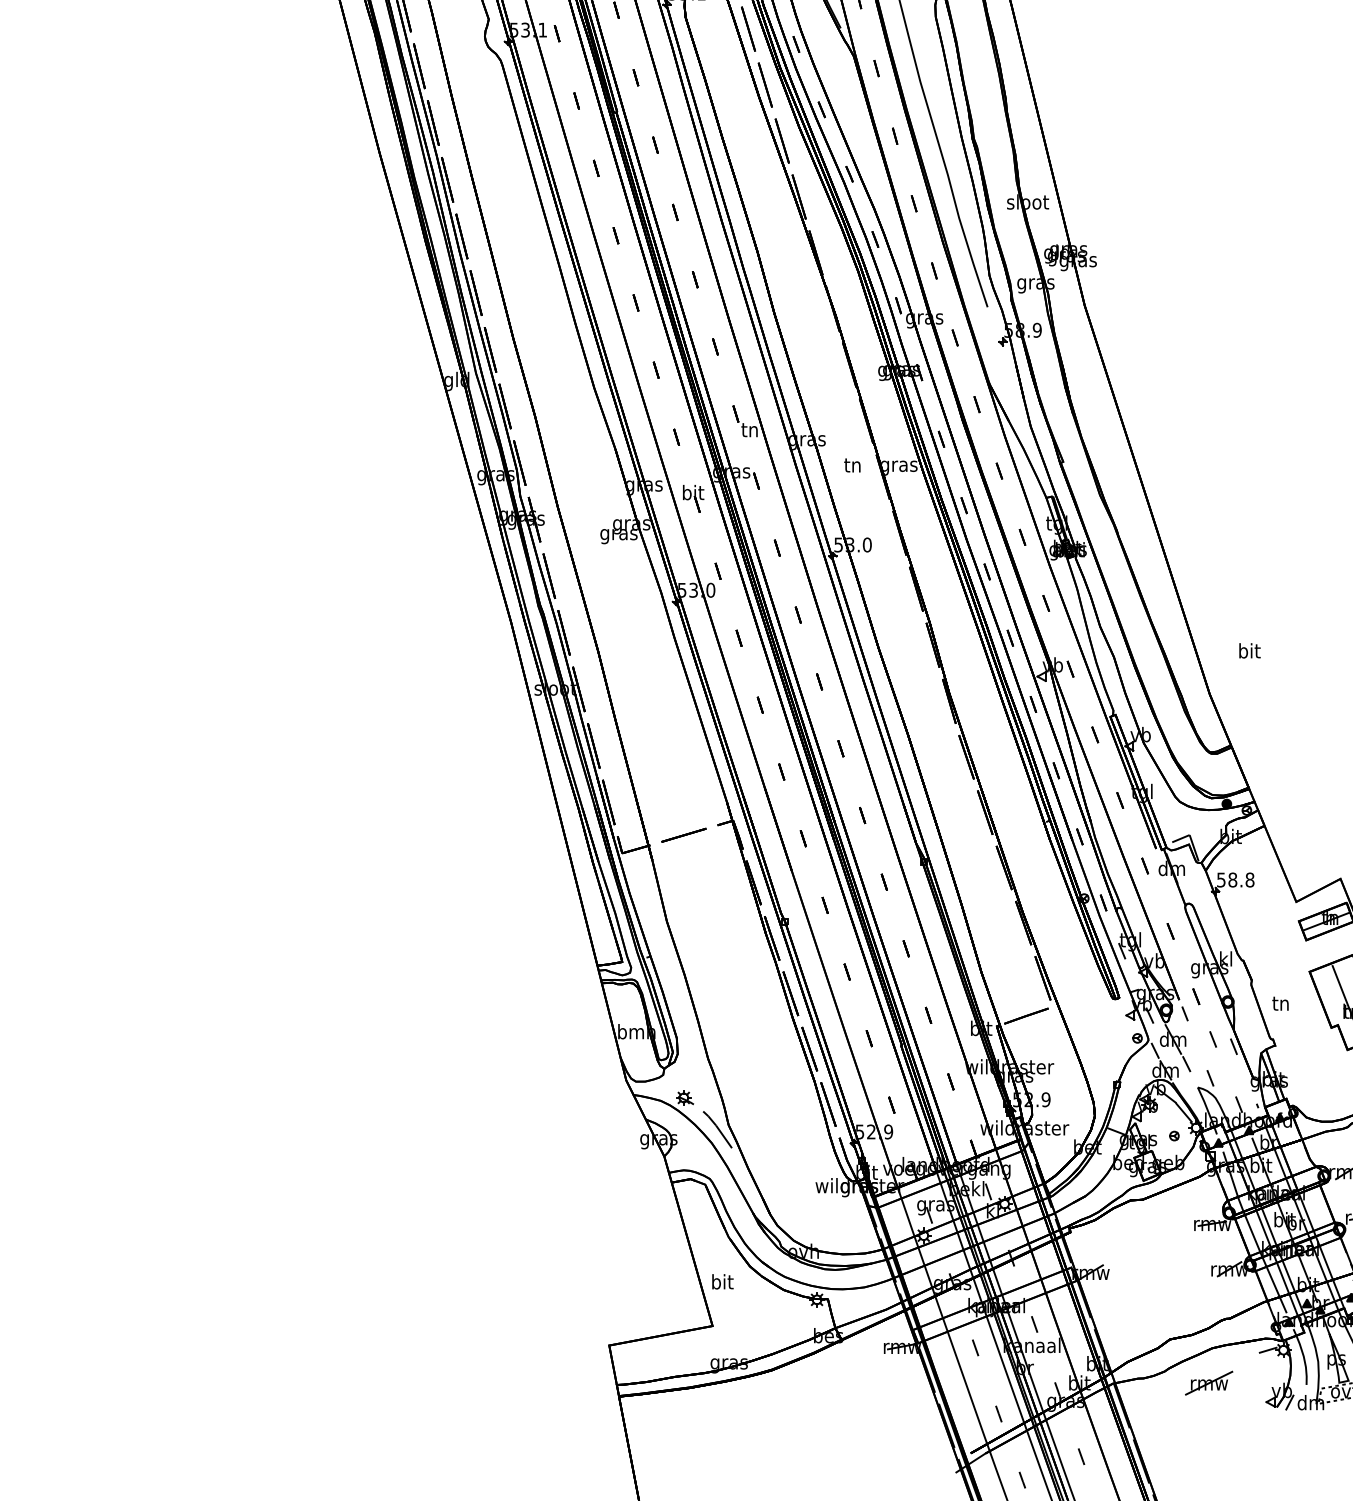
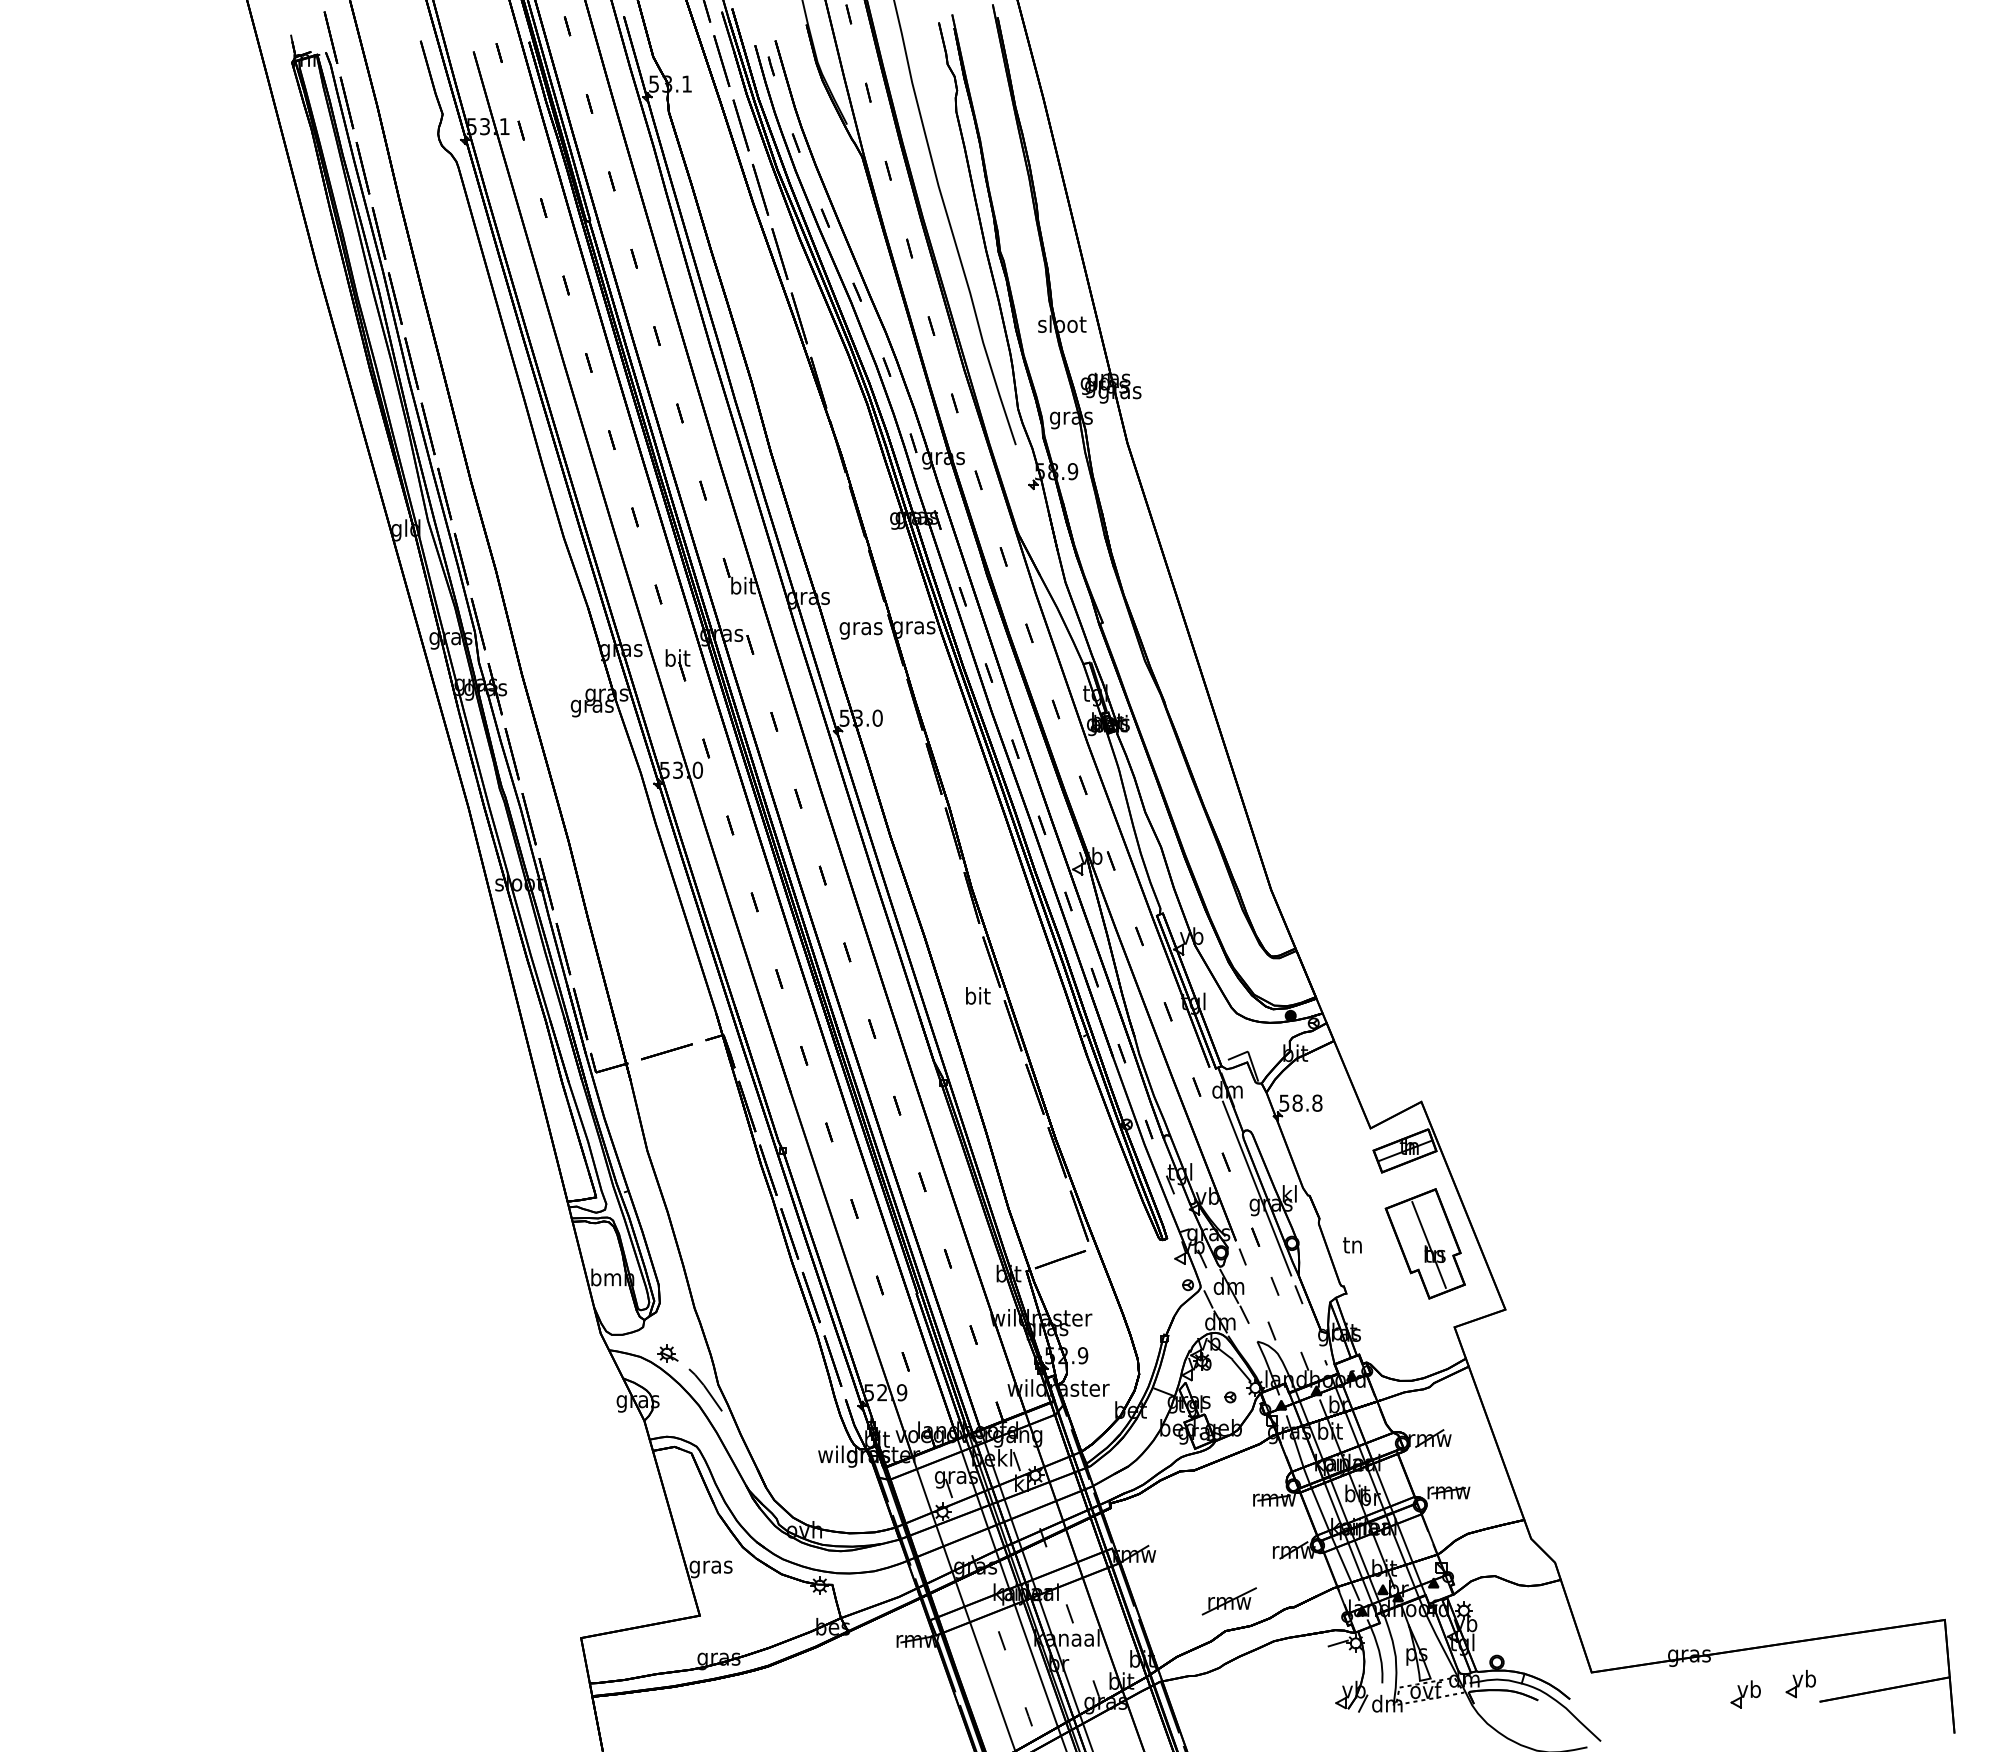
text: (750, 429) -> (743, 585), tn -> bit
text: (852, 466) -> (860, 628), tn -> gras
text: (1250, 650) -> (978, 995), moved
line: (1197, 954) -> (1256, 1188), added
text: (721, 1284) -> (710, 1567), bit -> gras
part: (1208, 1383) -> (1228, 1601), moved

